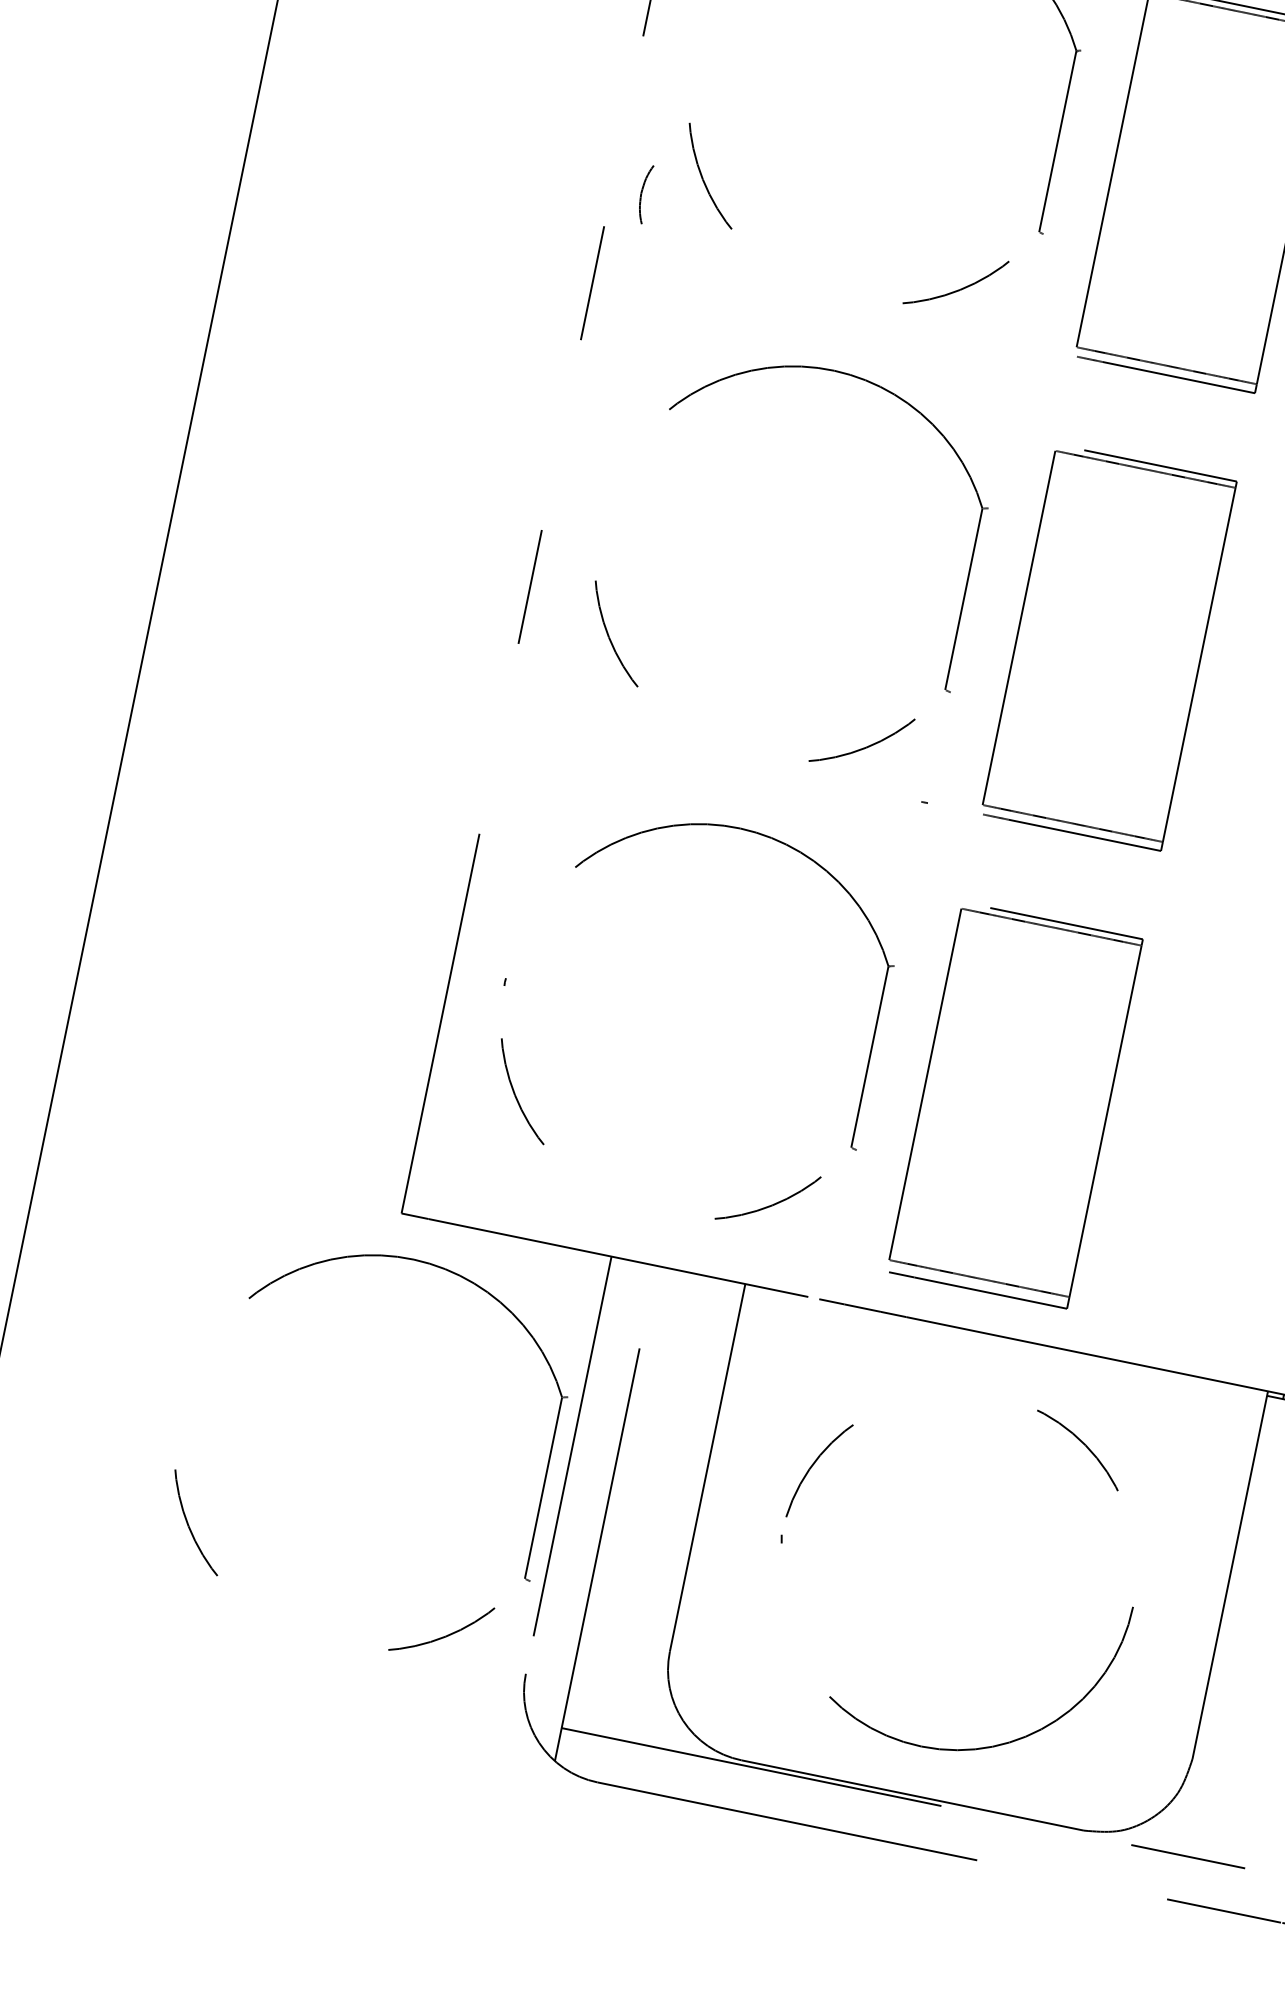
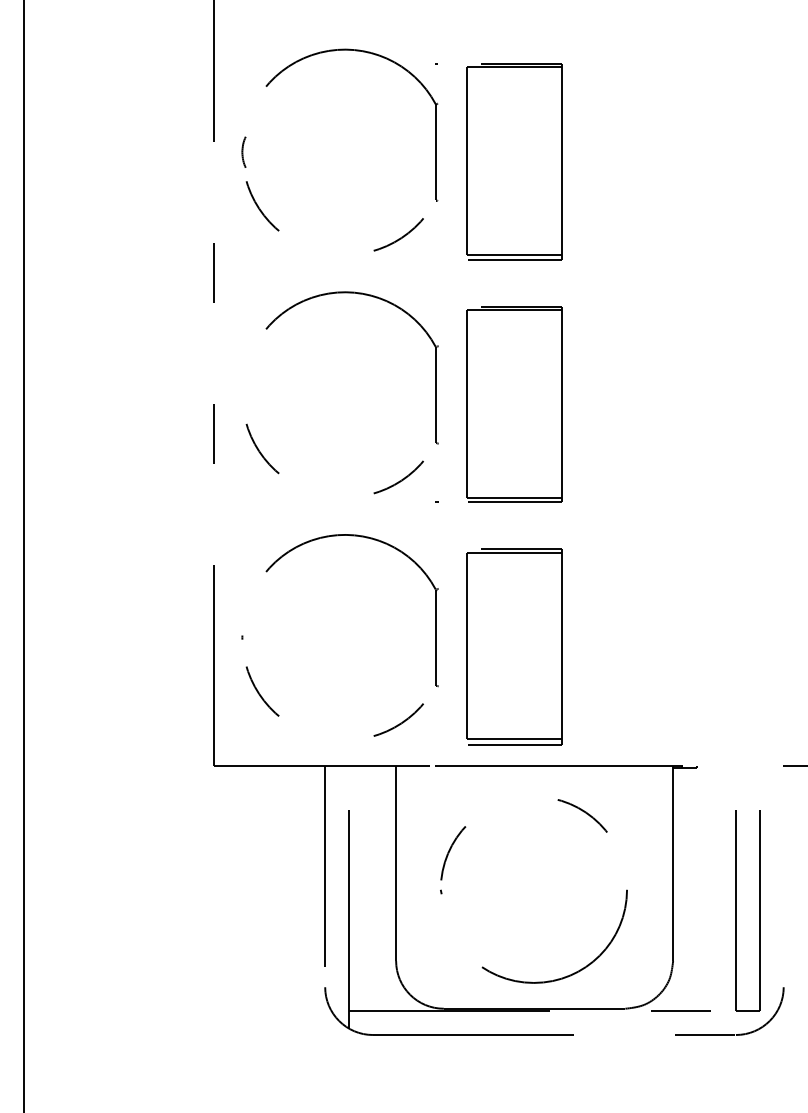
part: (643, 192) -> (243, 151), moved
part: (543, 1483) -> (314, 888), removed

